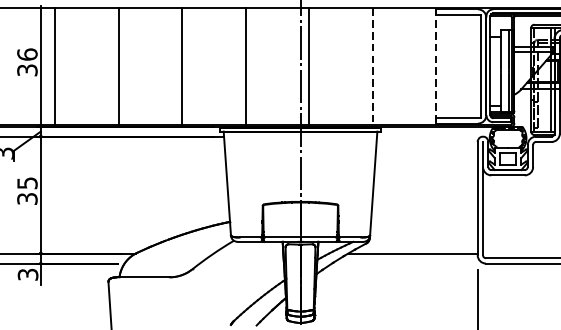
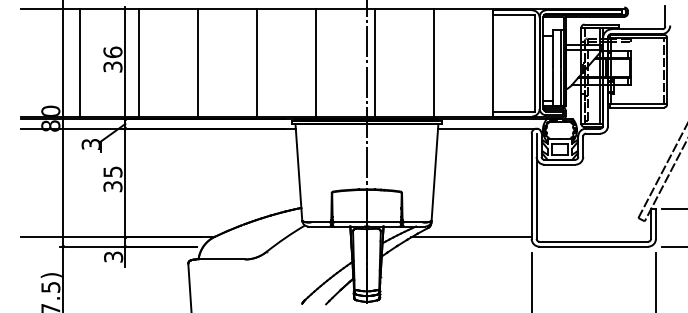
line: (373, 66) -> (434, 63), dashed -> solid
line: (436, 66) -> (493, 63), dashed -> solid
line: (430, 136) -> (487, 128), added

